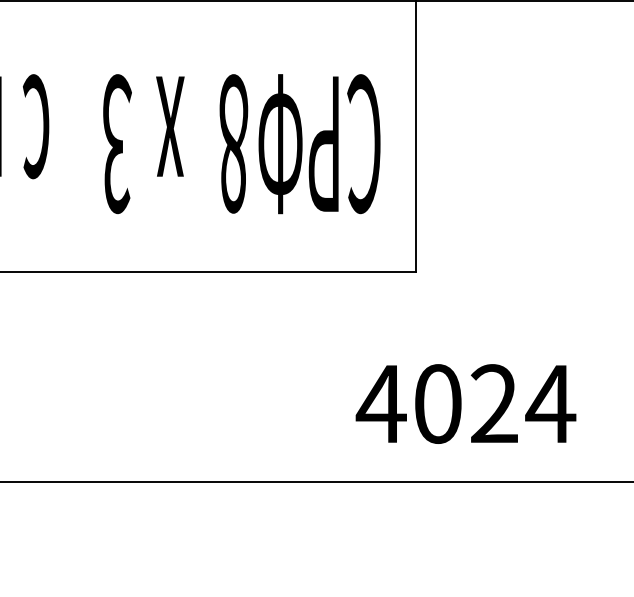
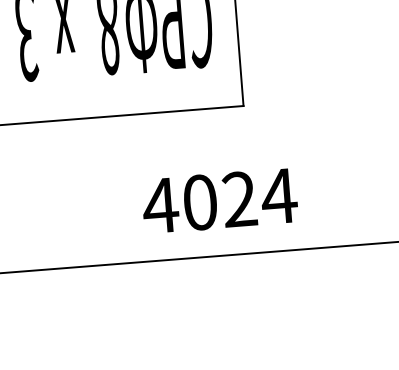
text: (465, 403) -> (219, 200), moved

